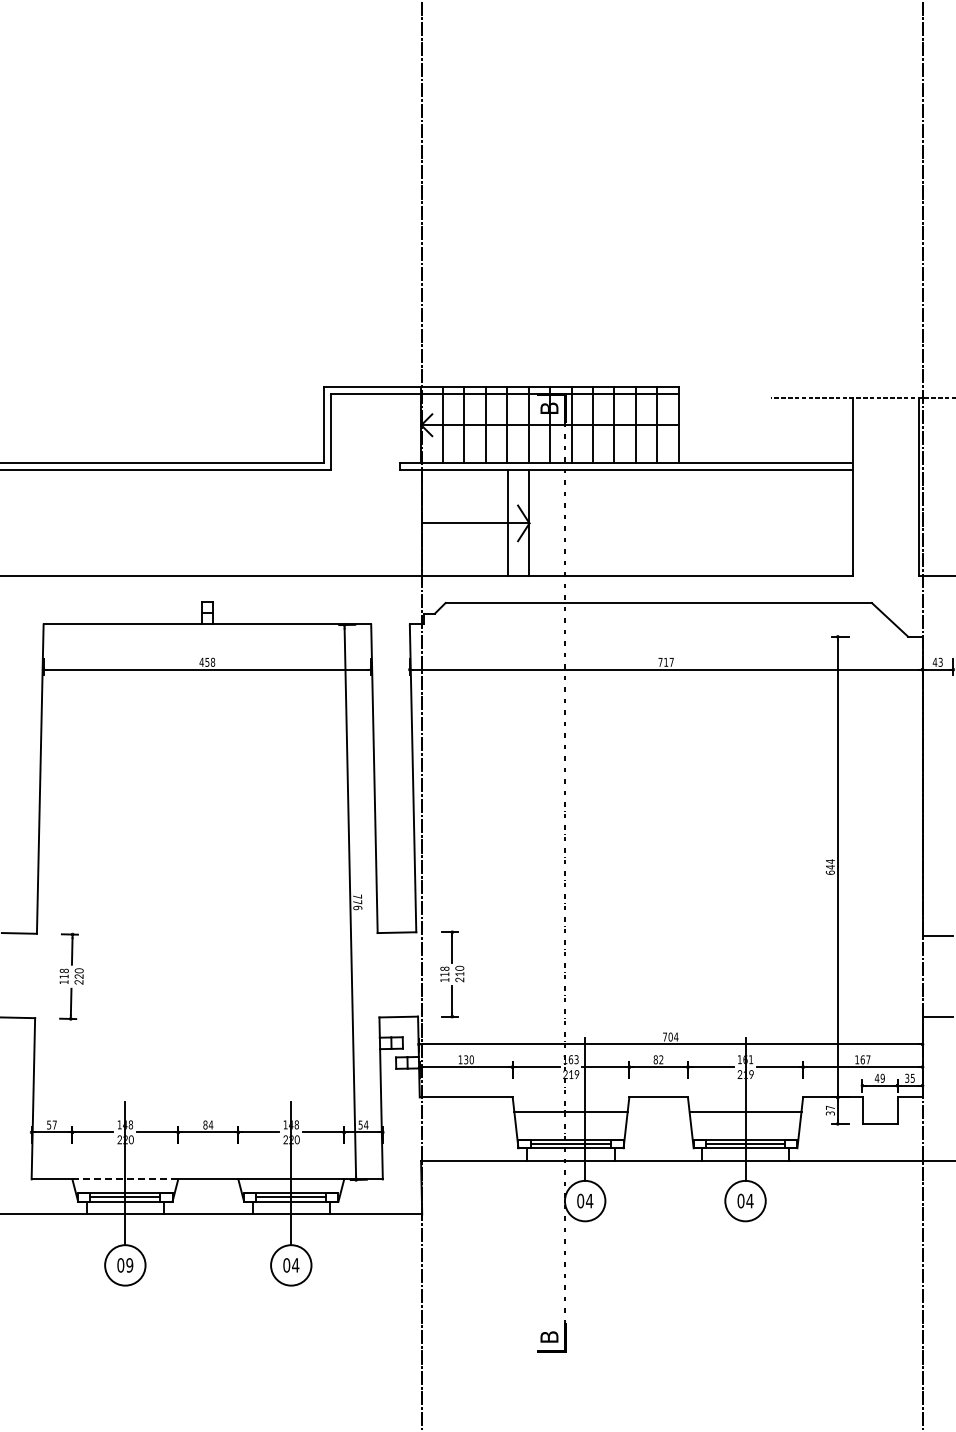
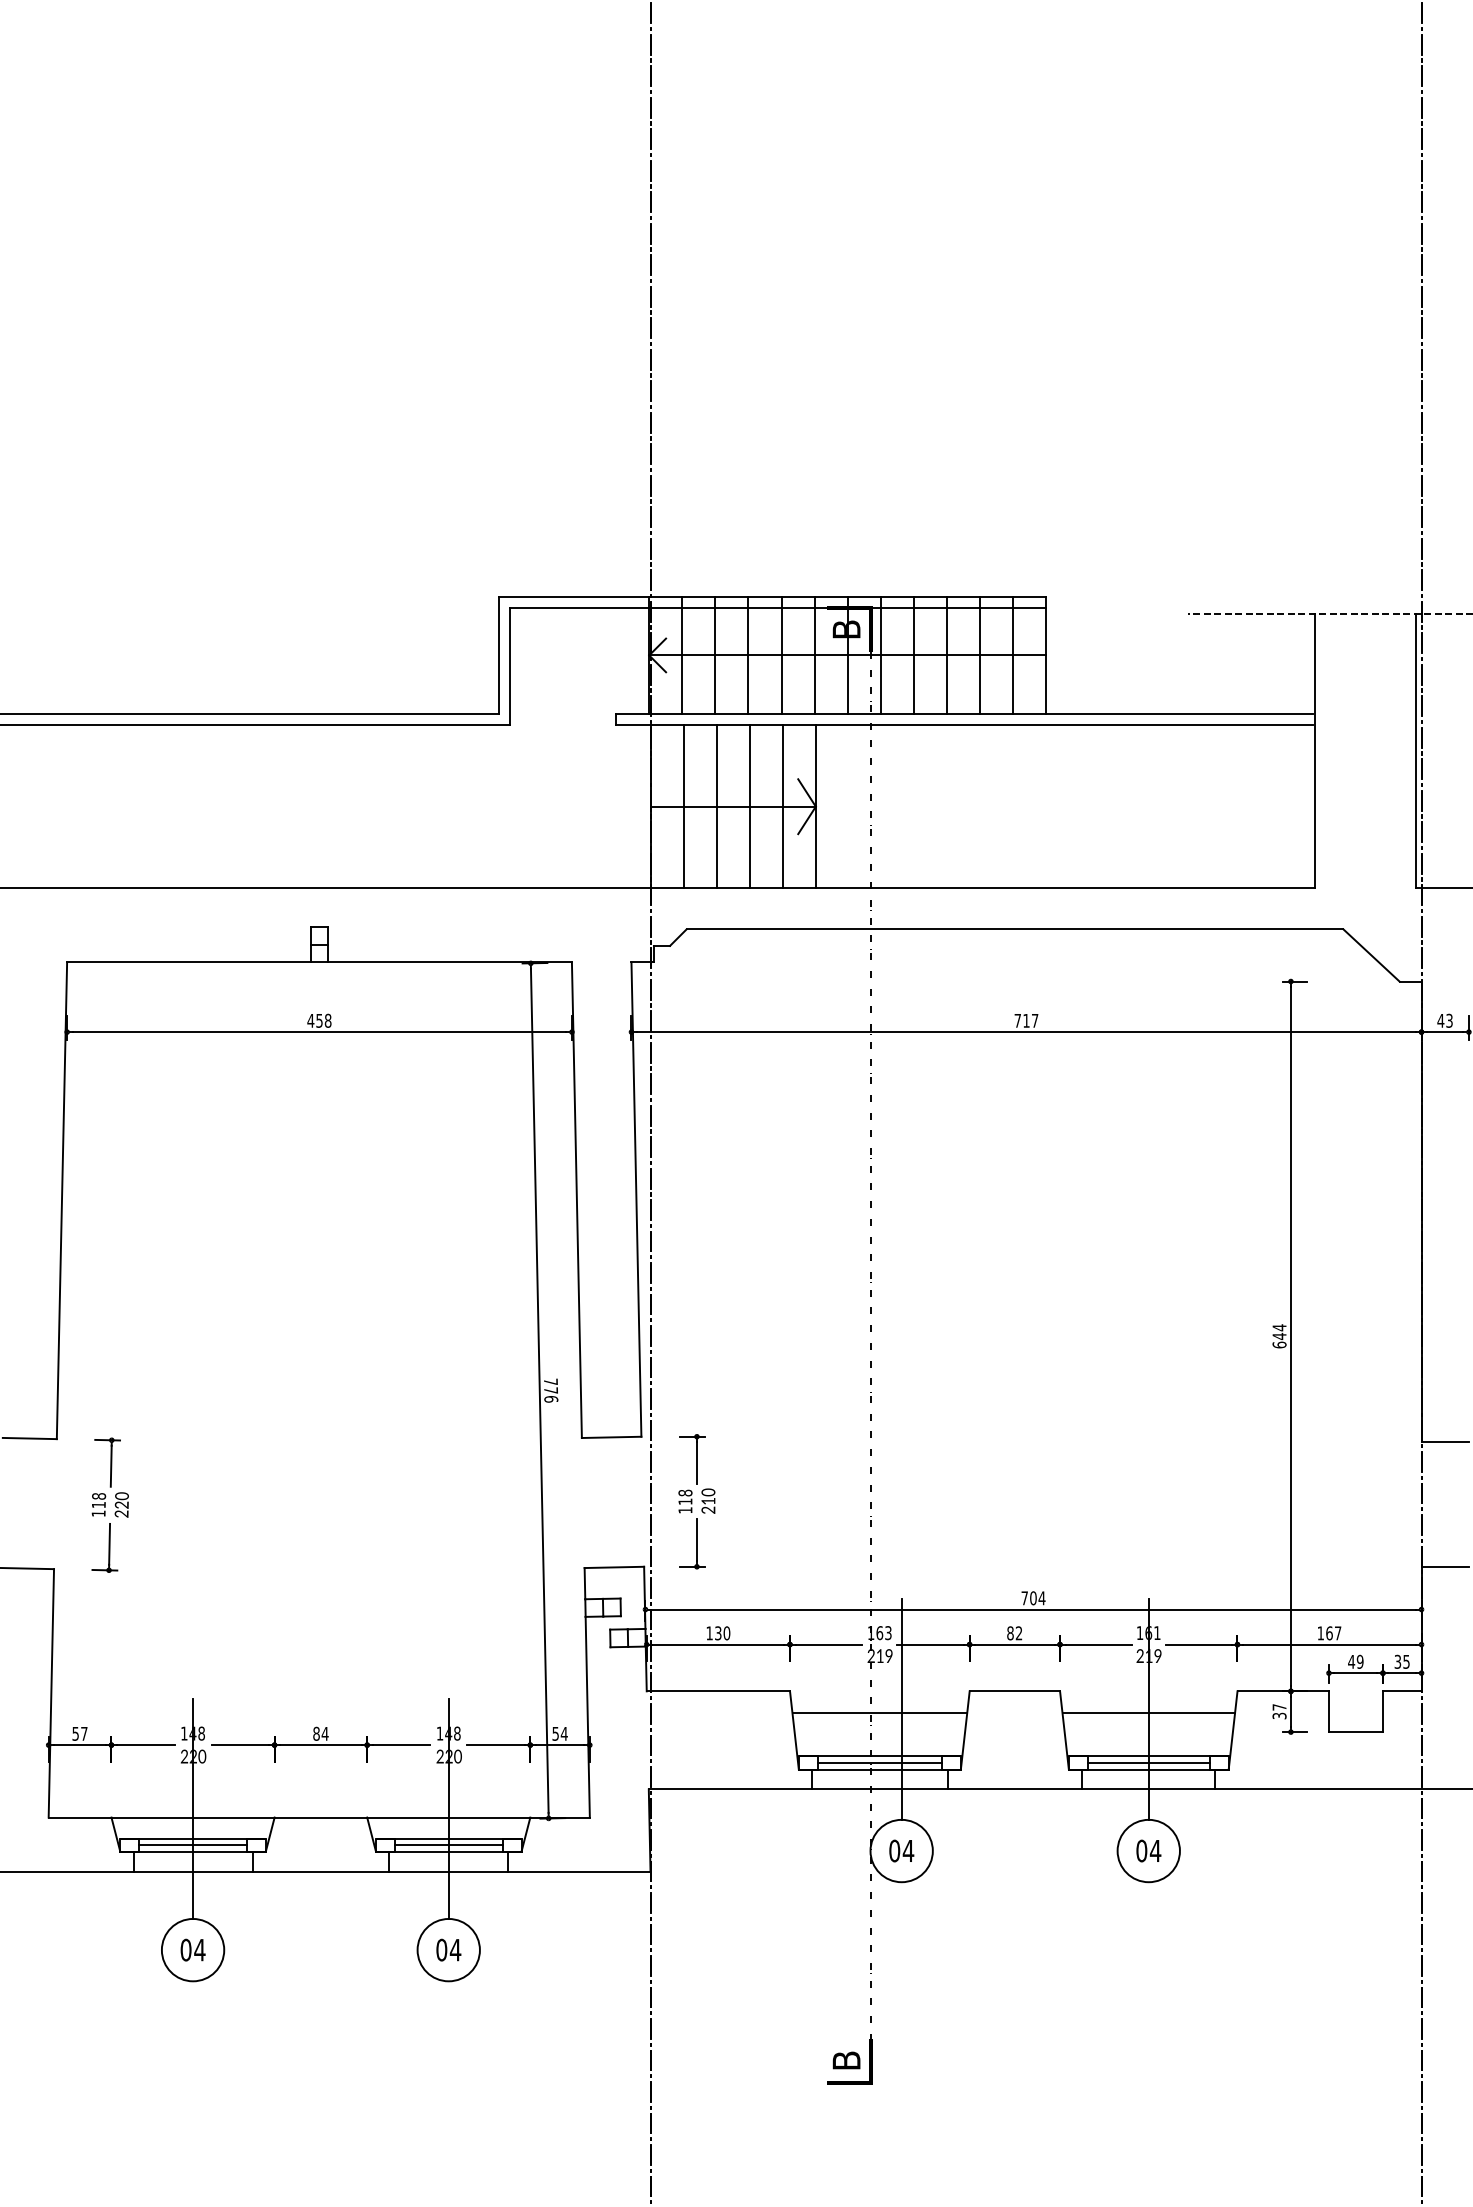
line: (443, 523) -> (683, 806), added
line: (465, 523) -> (717, 806), added
line: (486, 523) -> (749, 806), added
line: (125, 1179) -> (193, 1817), dashed -> solid
text: (129, 1265) -> (199, 1950), 09 -> 04

